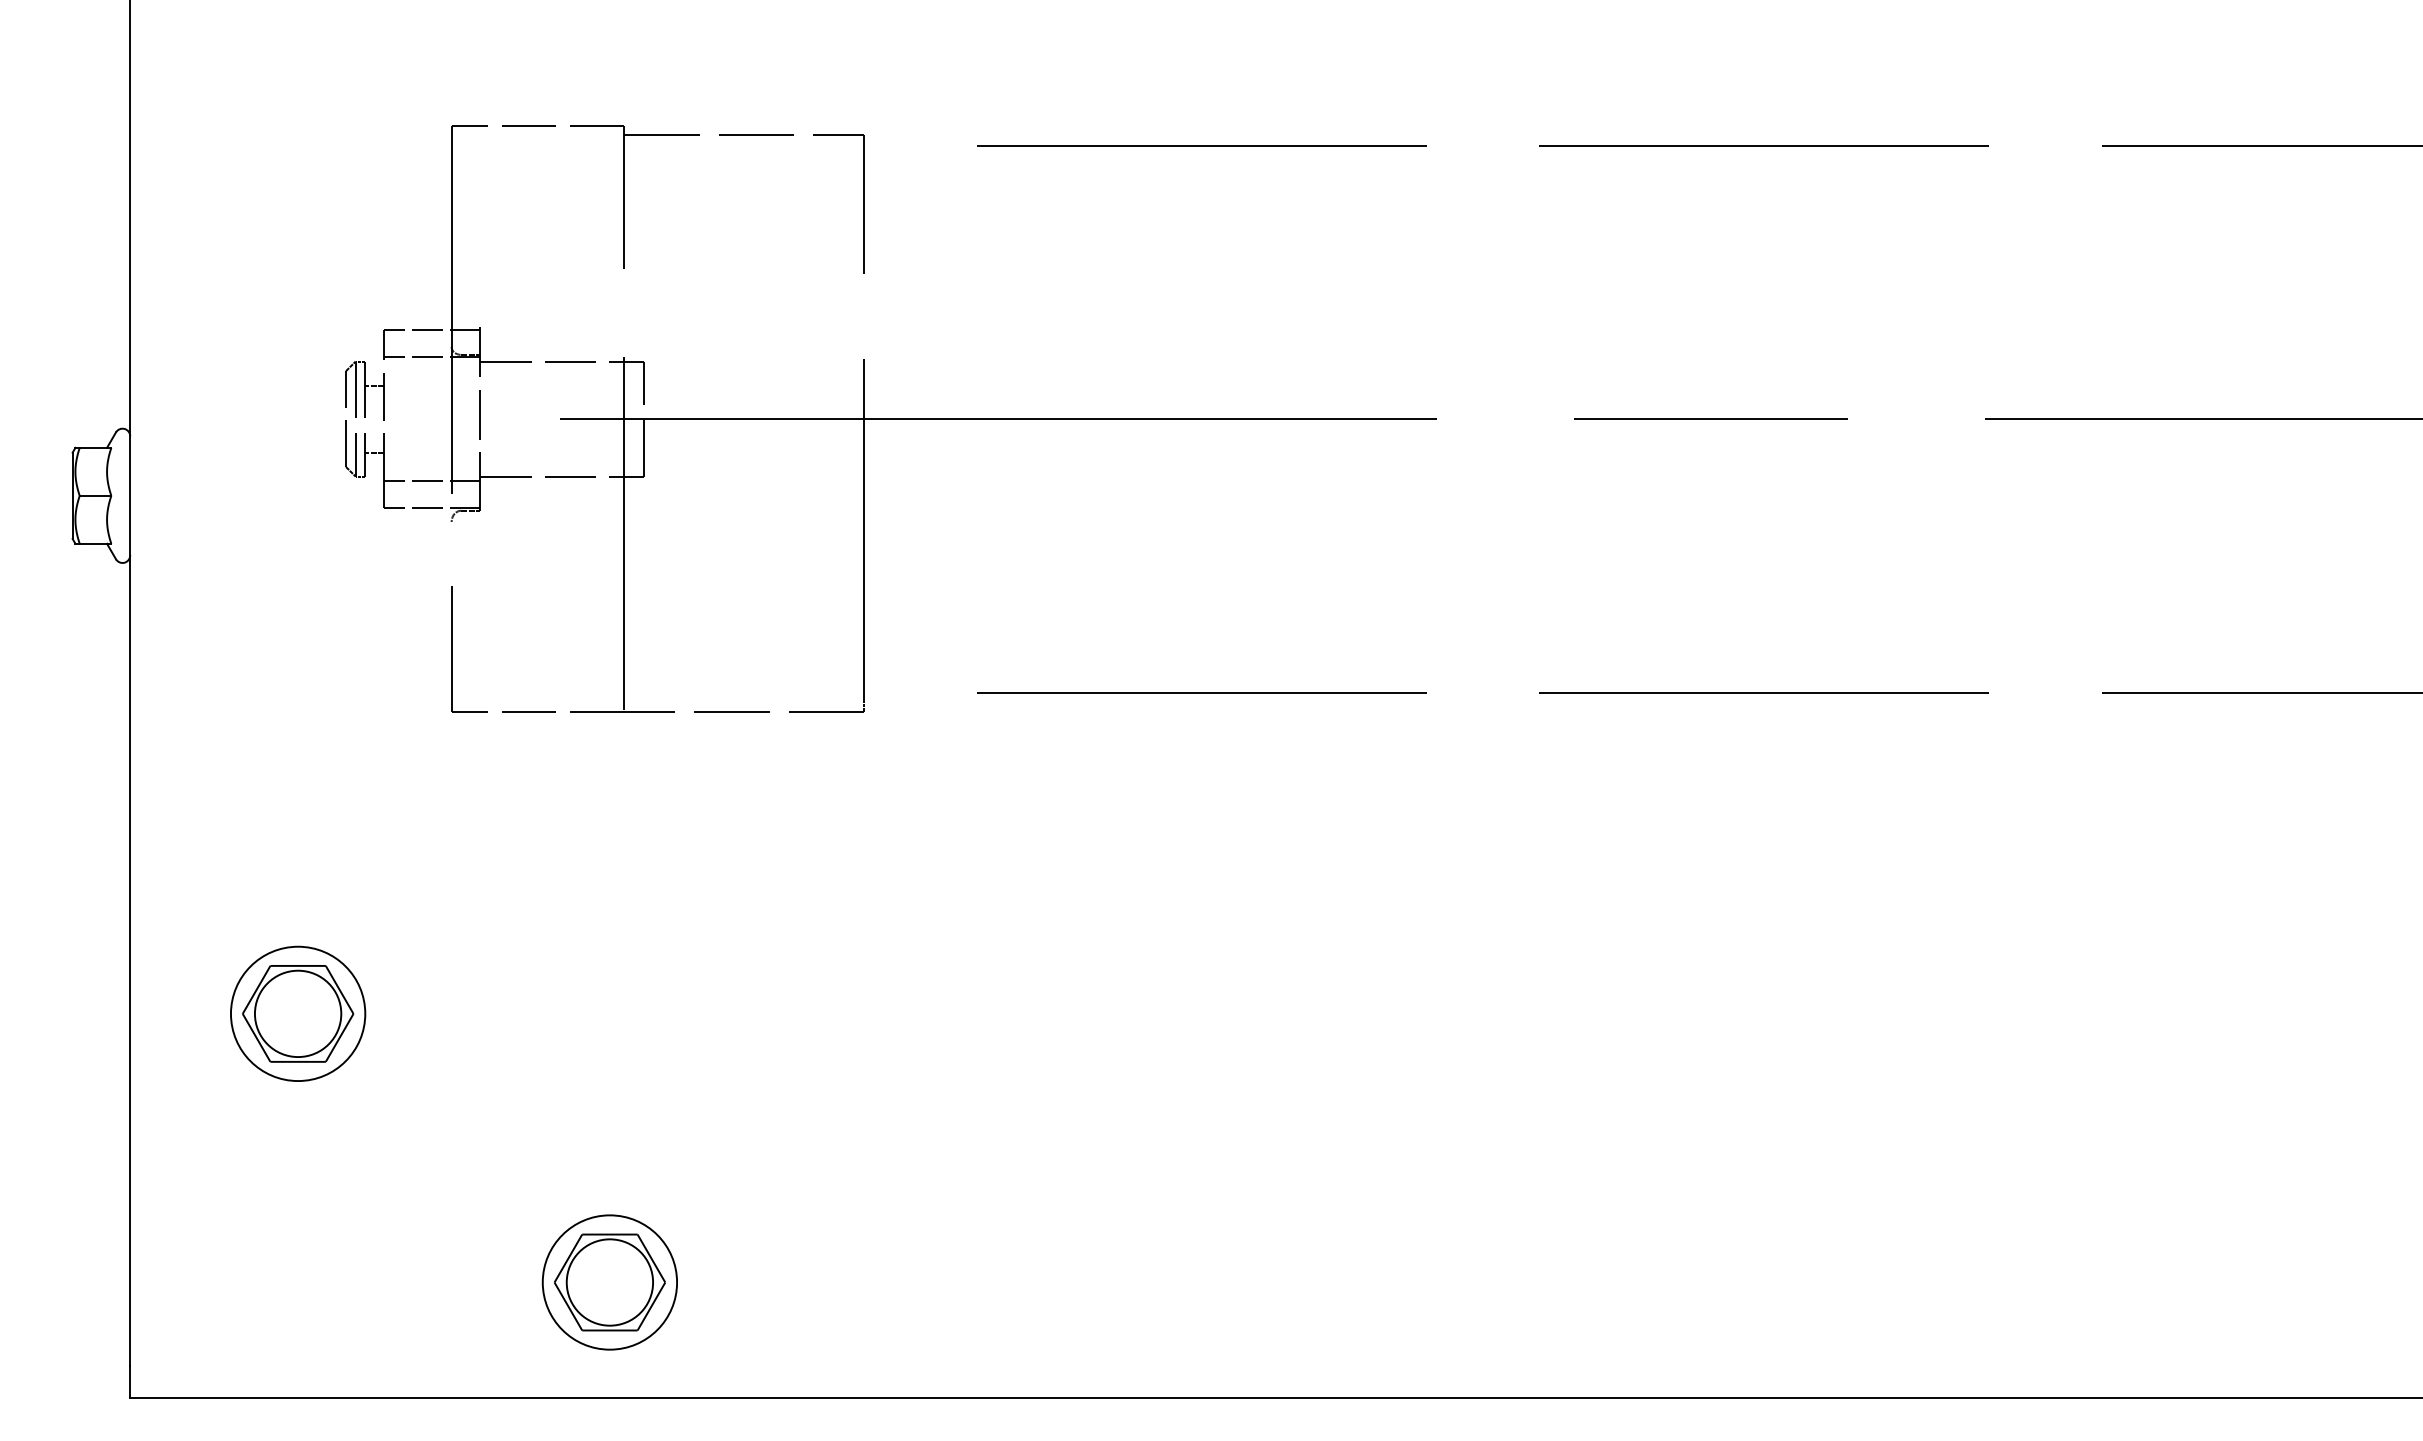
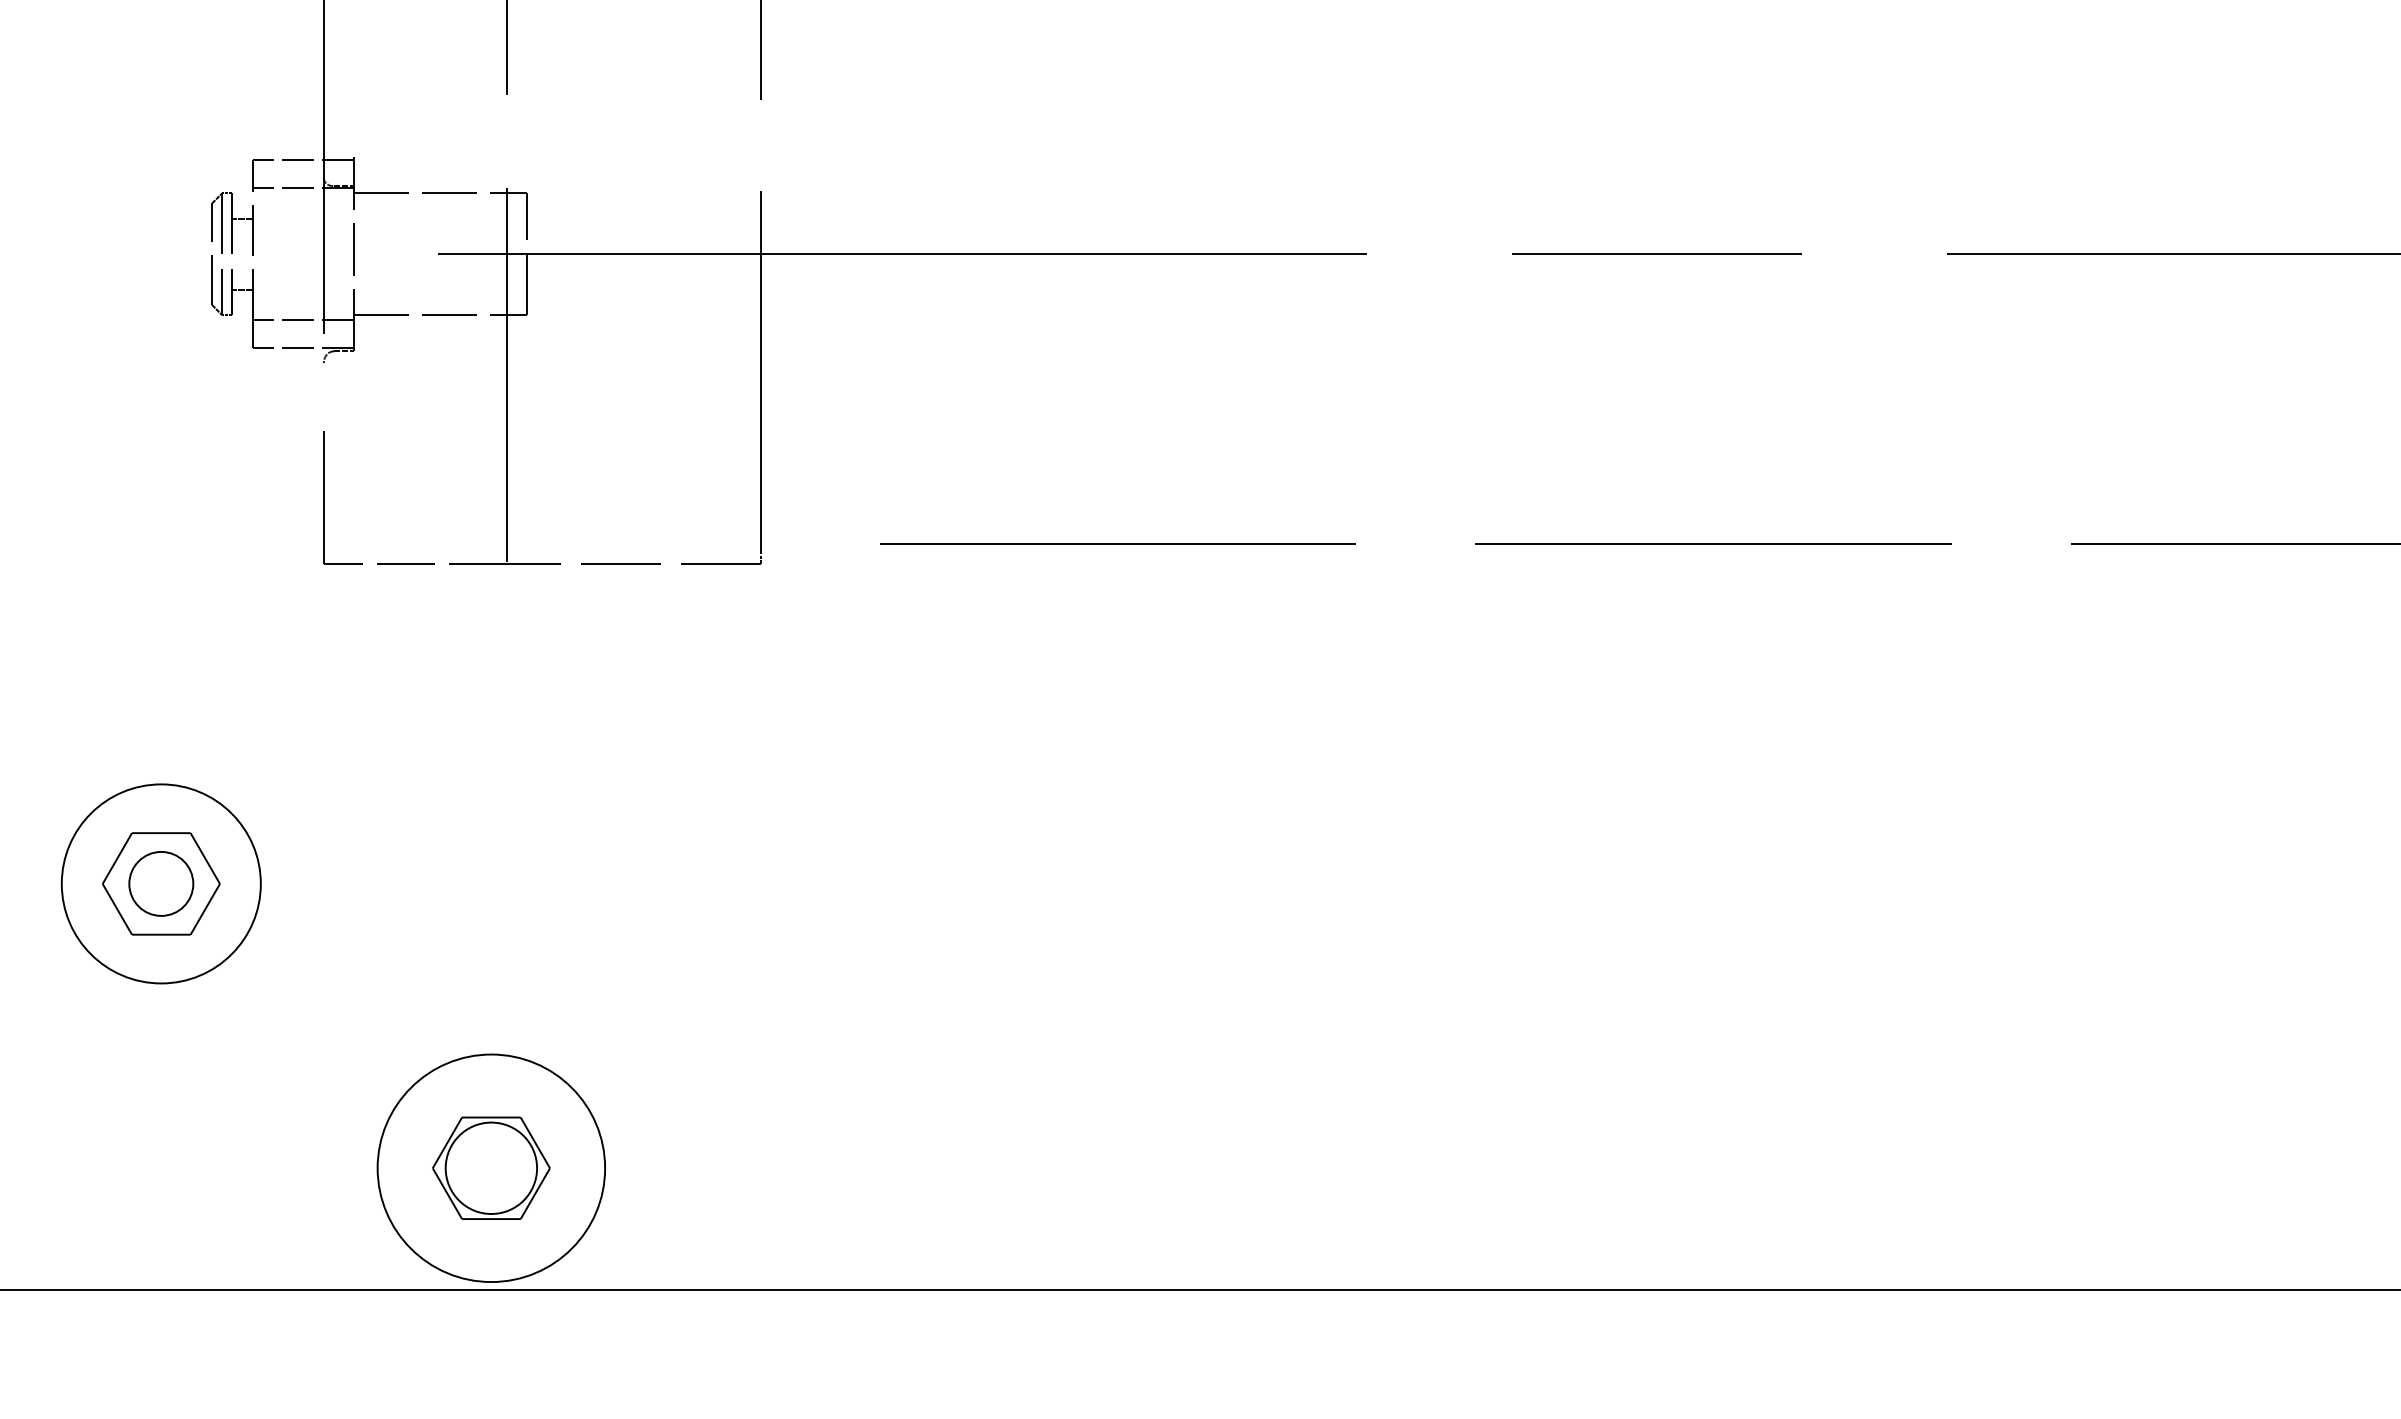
circle: (297, 1013) -> (160, 883), size x0.7
circle: (297, 1013) -> (160, 883), size x1.4
circle: (609, 1282) -> (490, 1168), size x1.6

